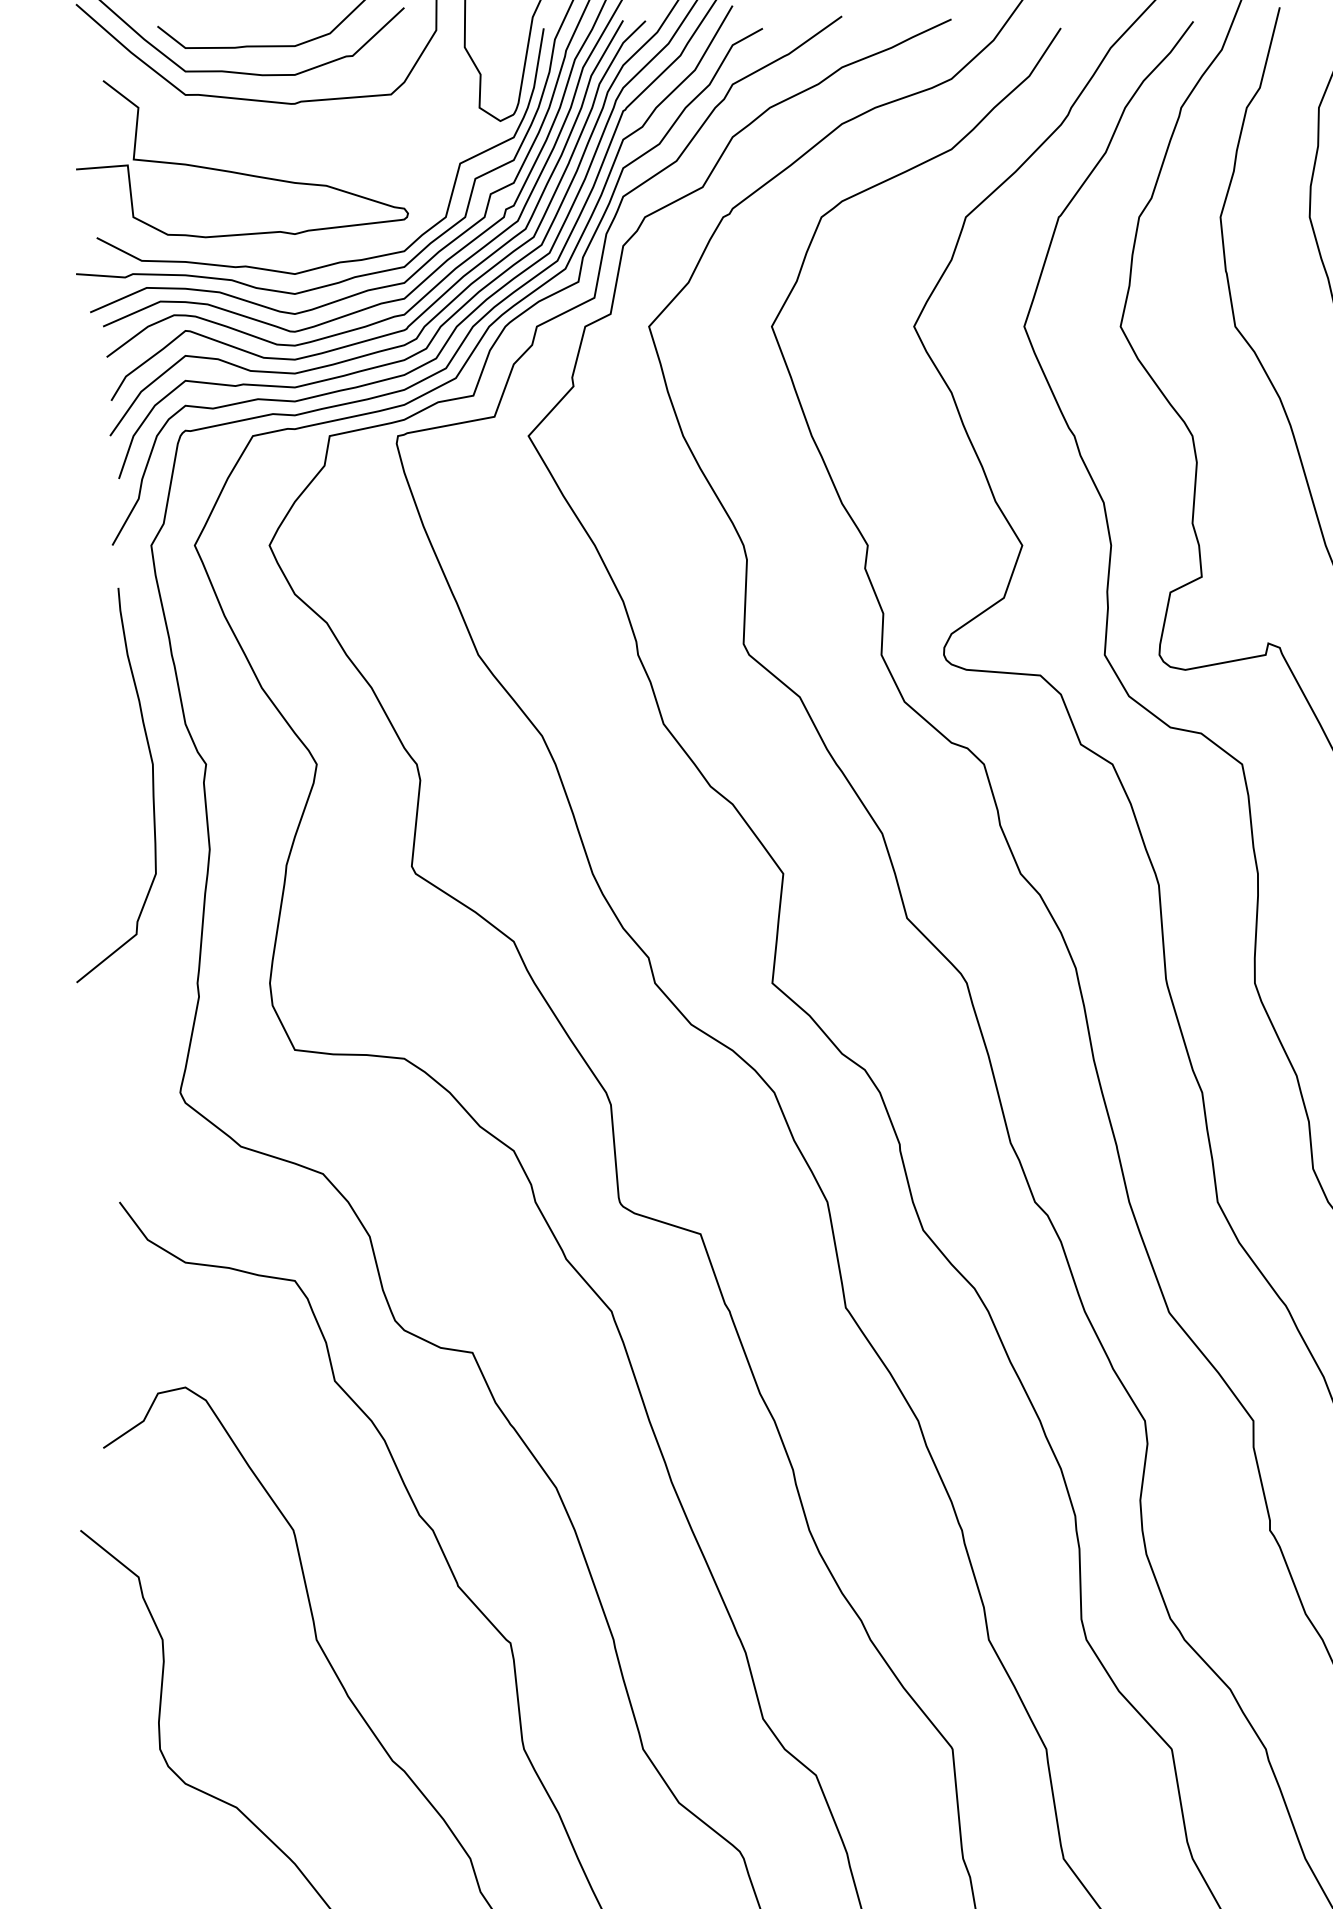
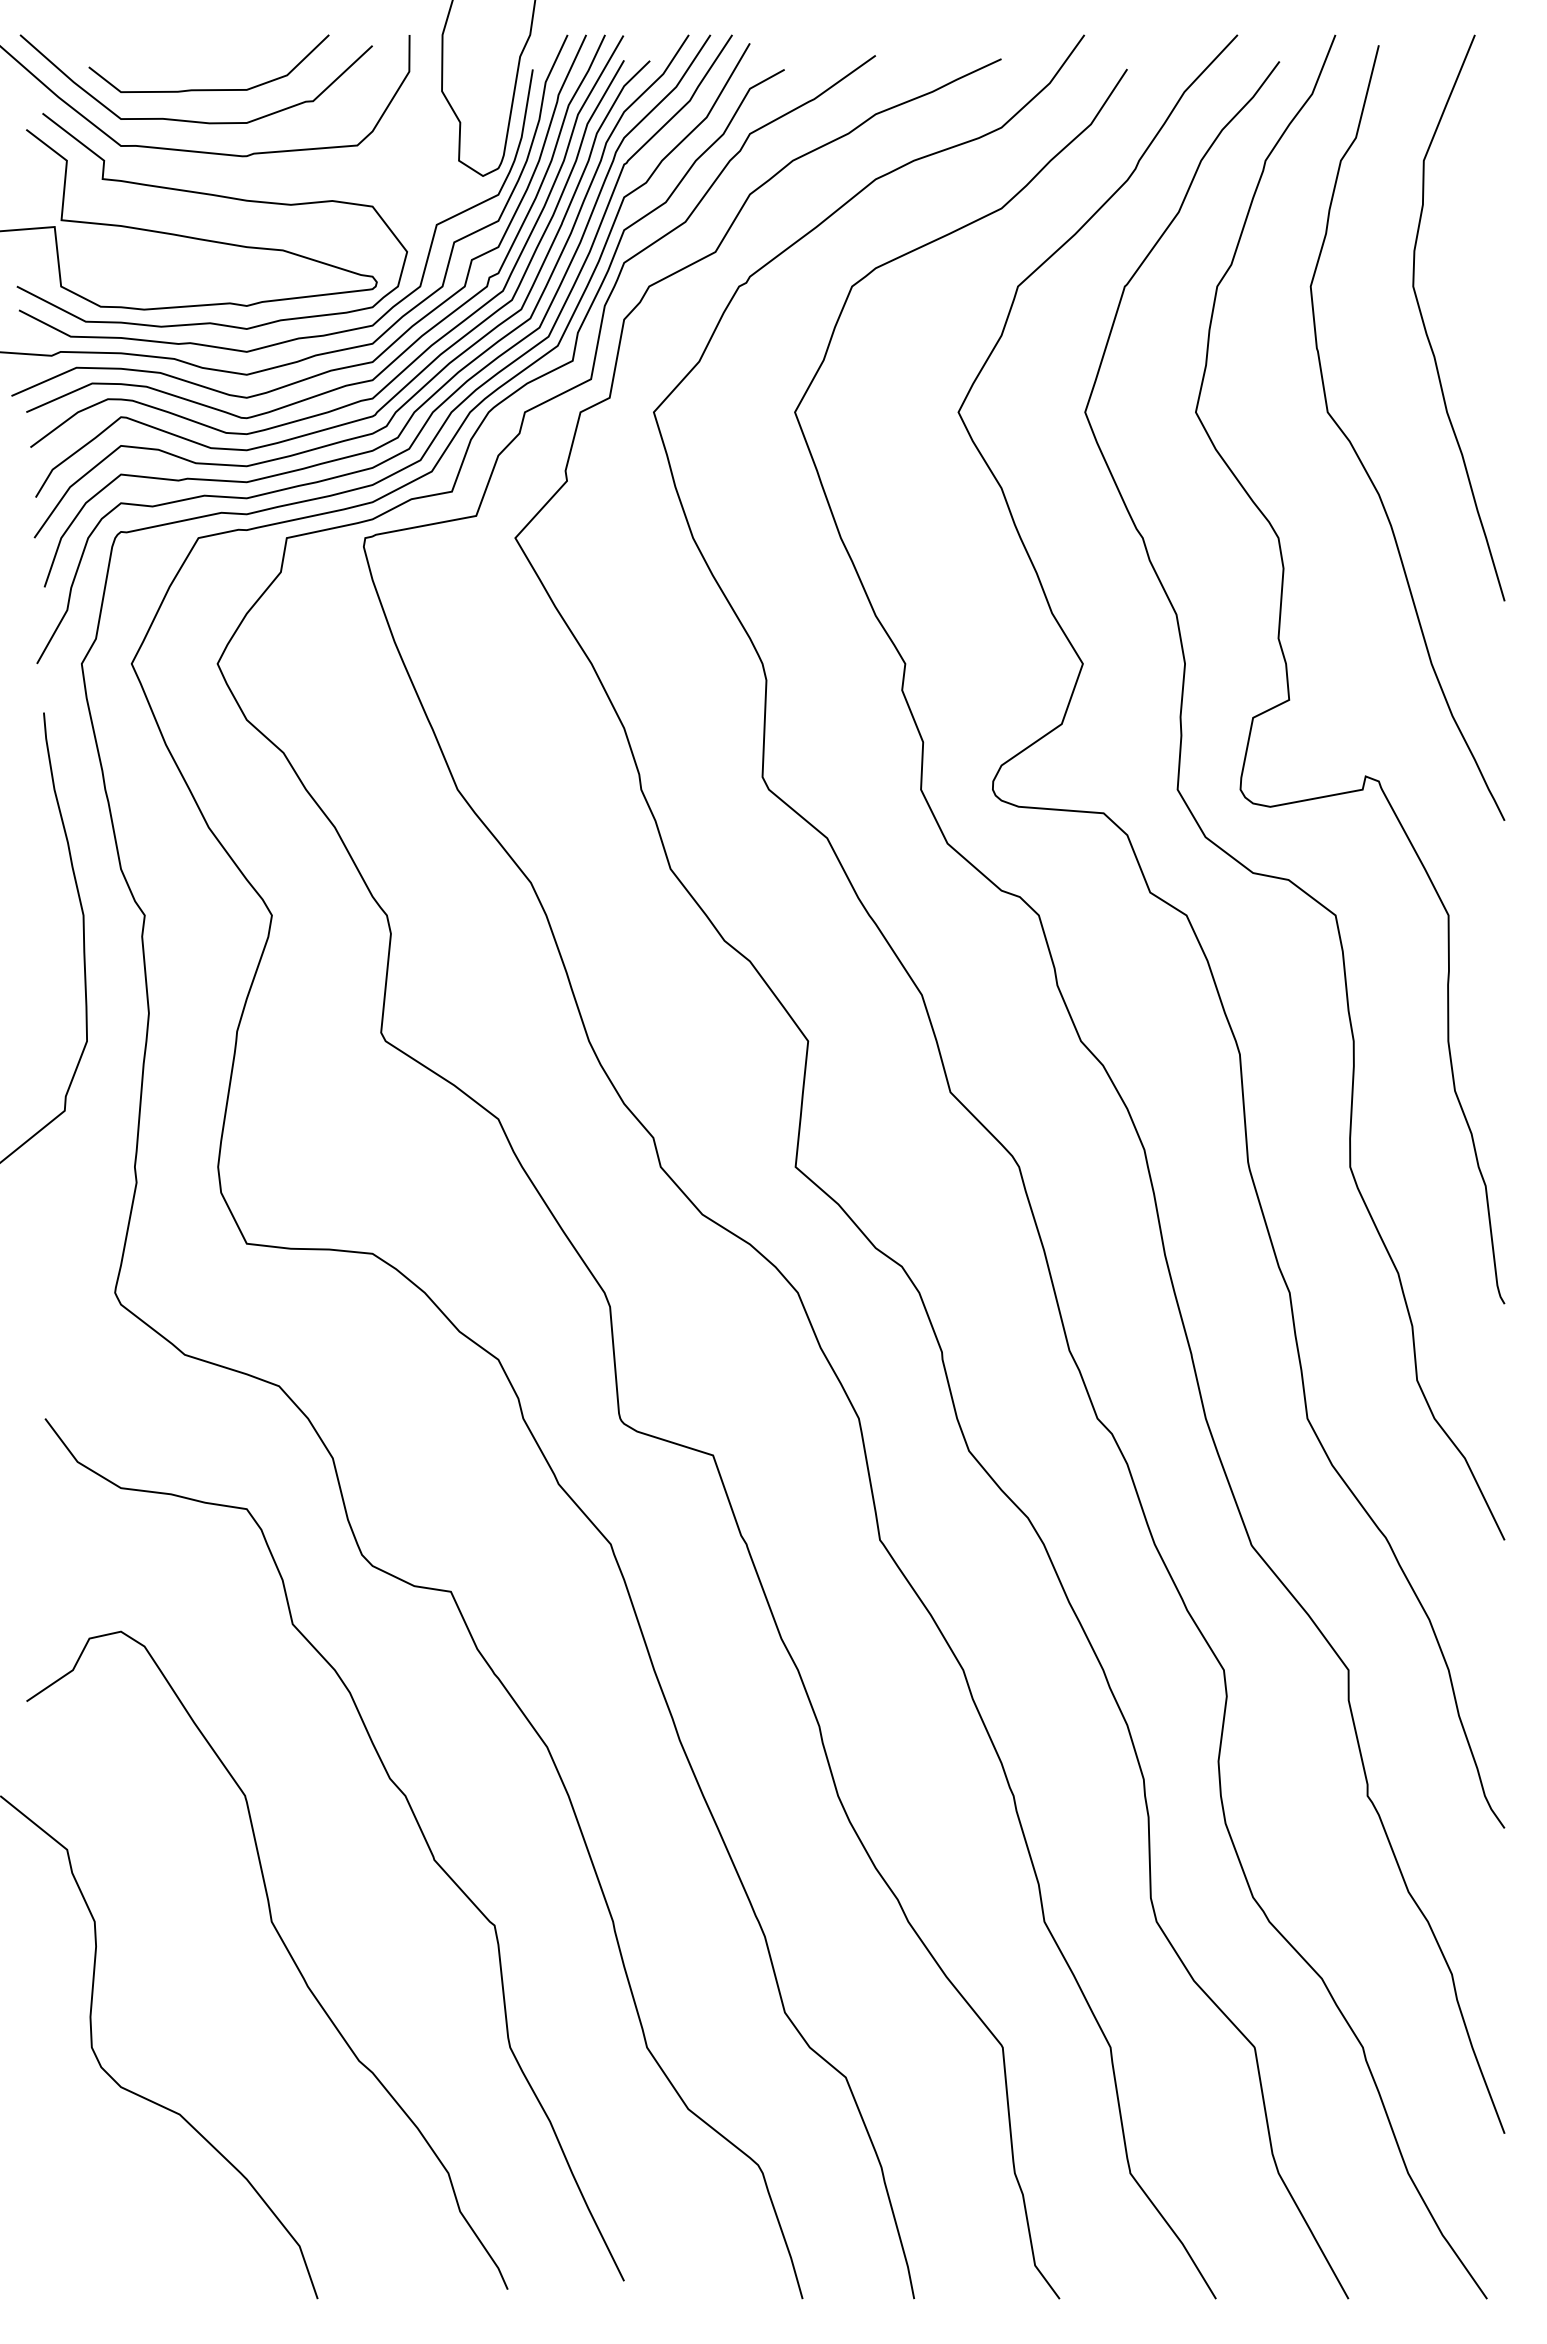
curve: (266, 138) -> (214, 196), added

